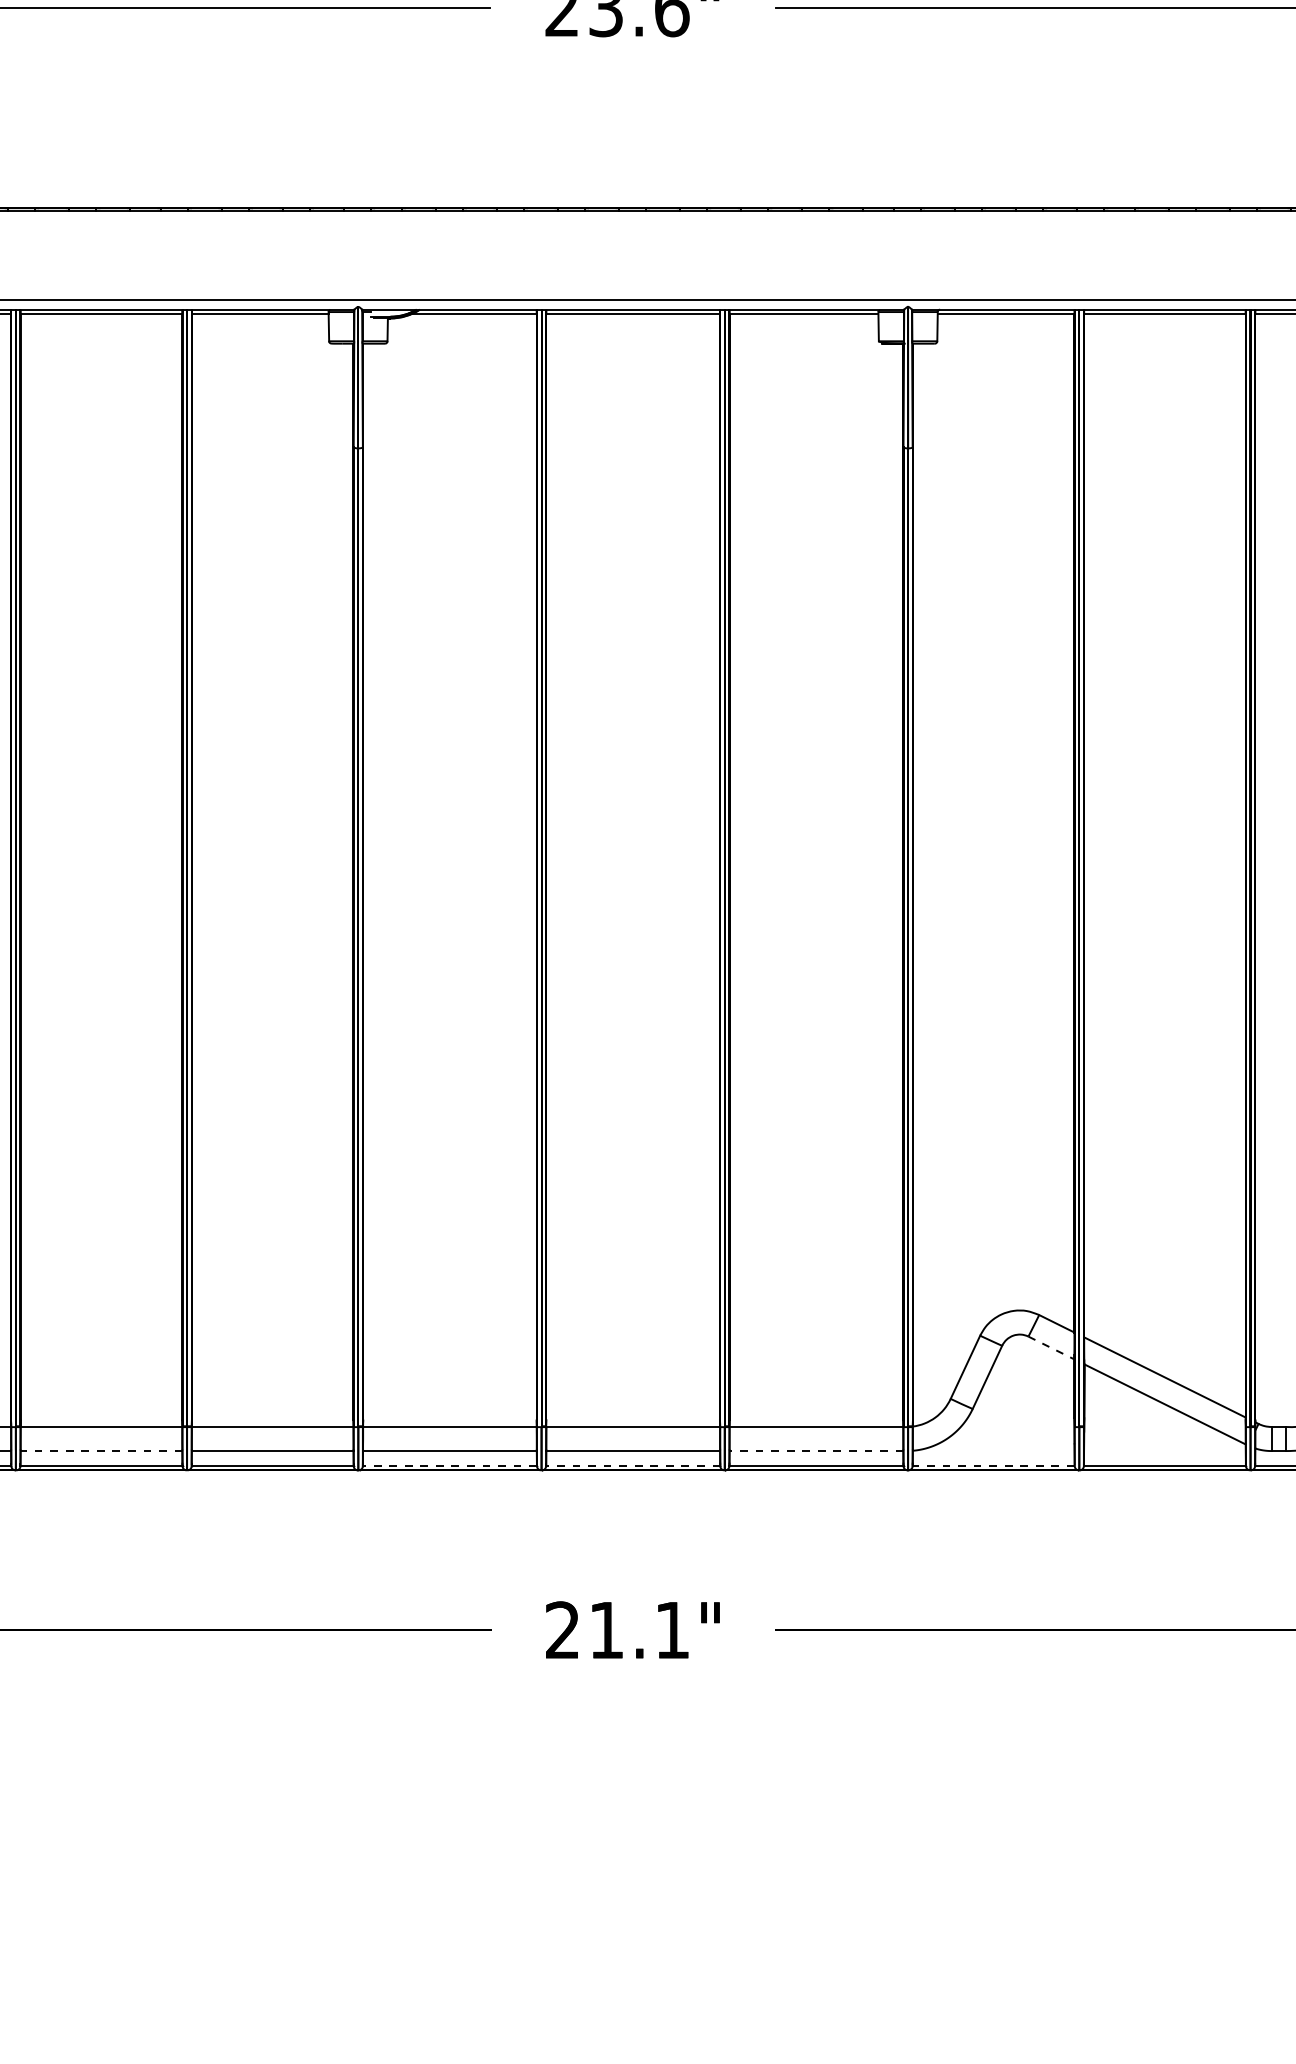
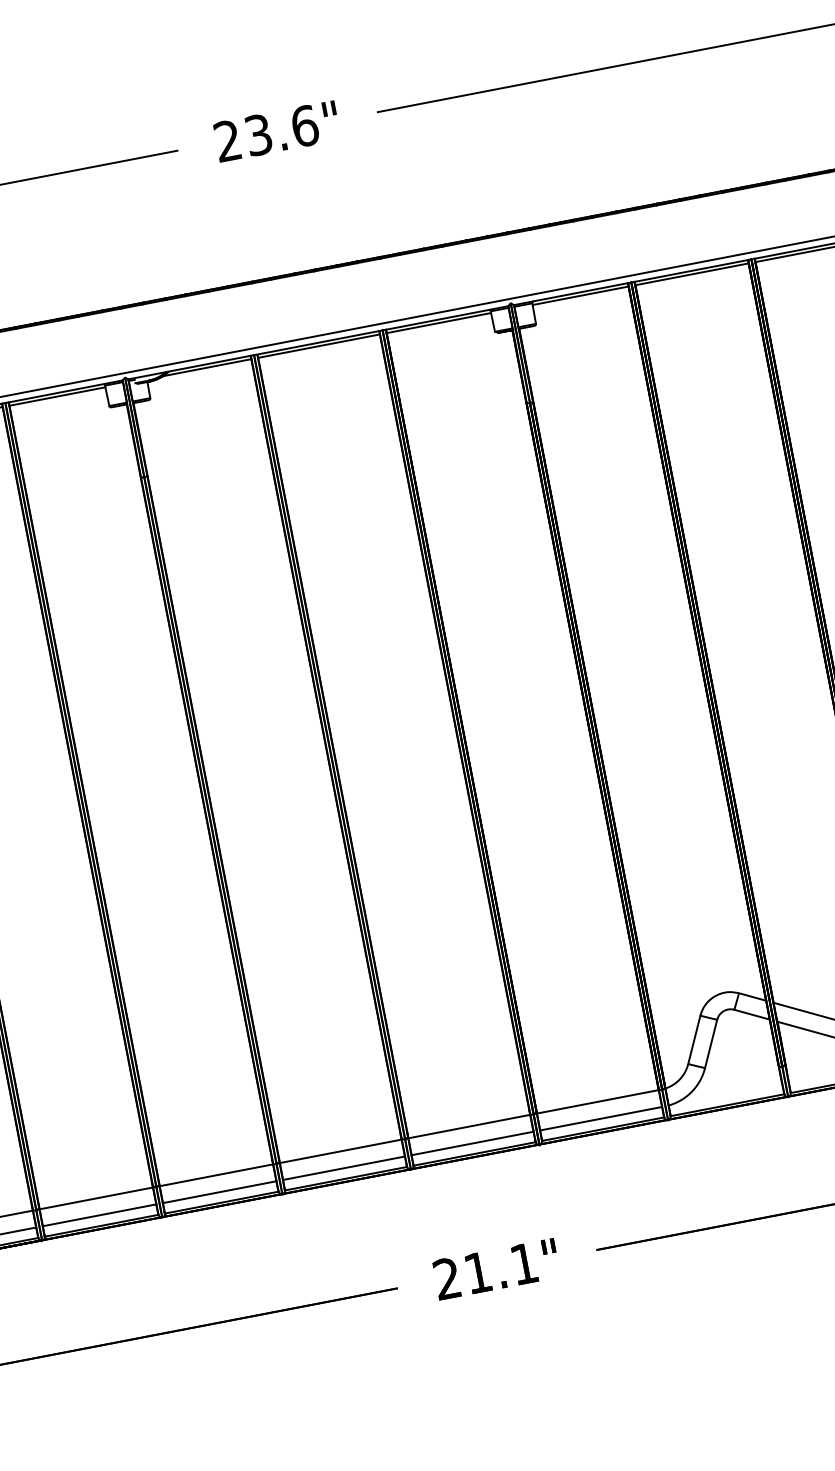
line: (1051, 1347) -> (752, 1014), dashed -> solid
line: (101, 1451) -> (99, 1215), dashed -> solid
line: (816, 1451) -> (601, 1119), dashed -> solid
line: (449, 1465) -> (345, 1178), dashed -> solid
line: (632, 1465) -> (474, 1153), dashed -> solid
line: (993, 1465) -> (727, 1104), dashed -> solid

